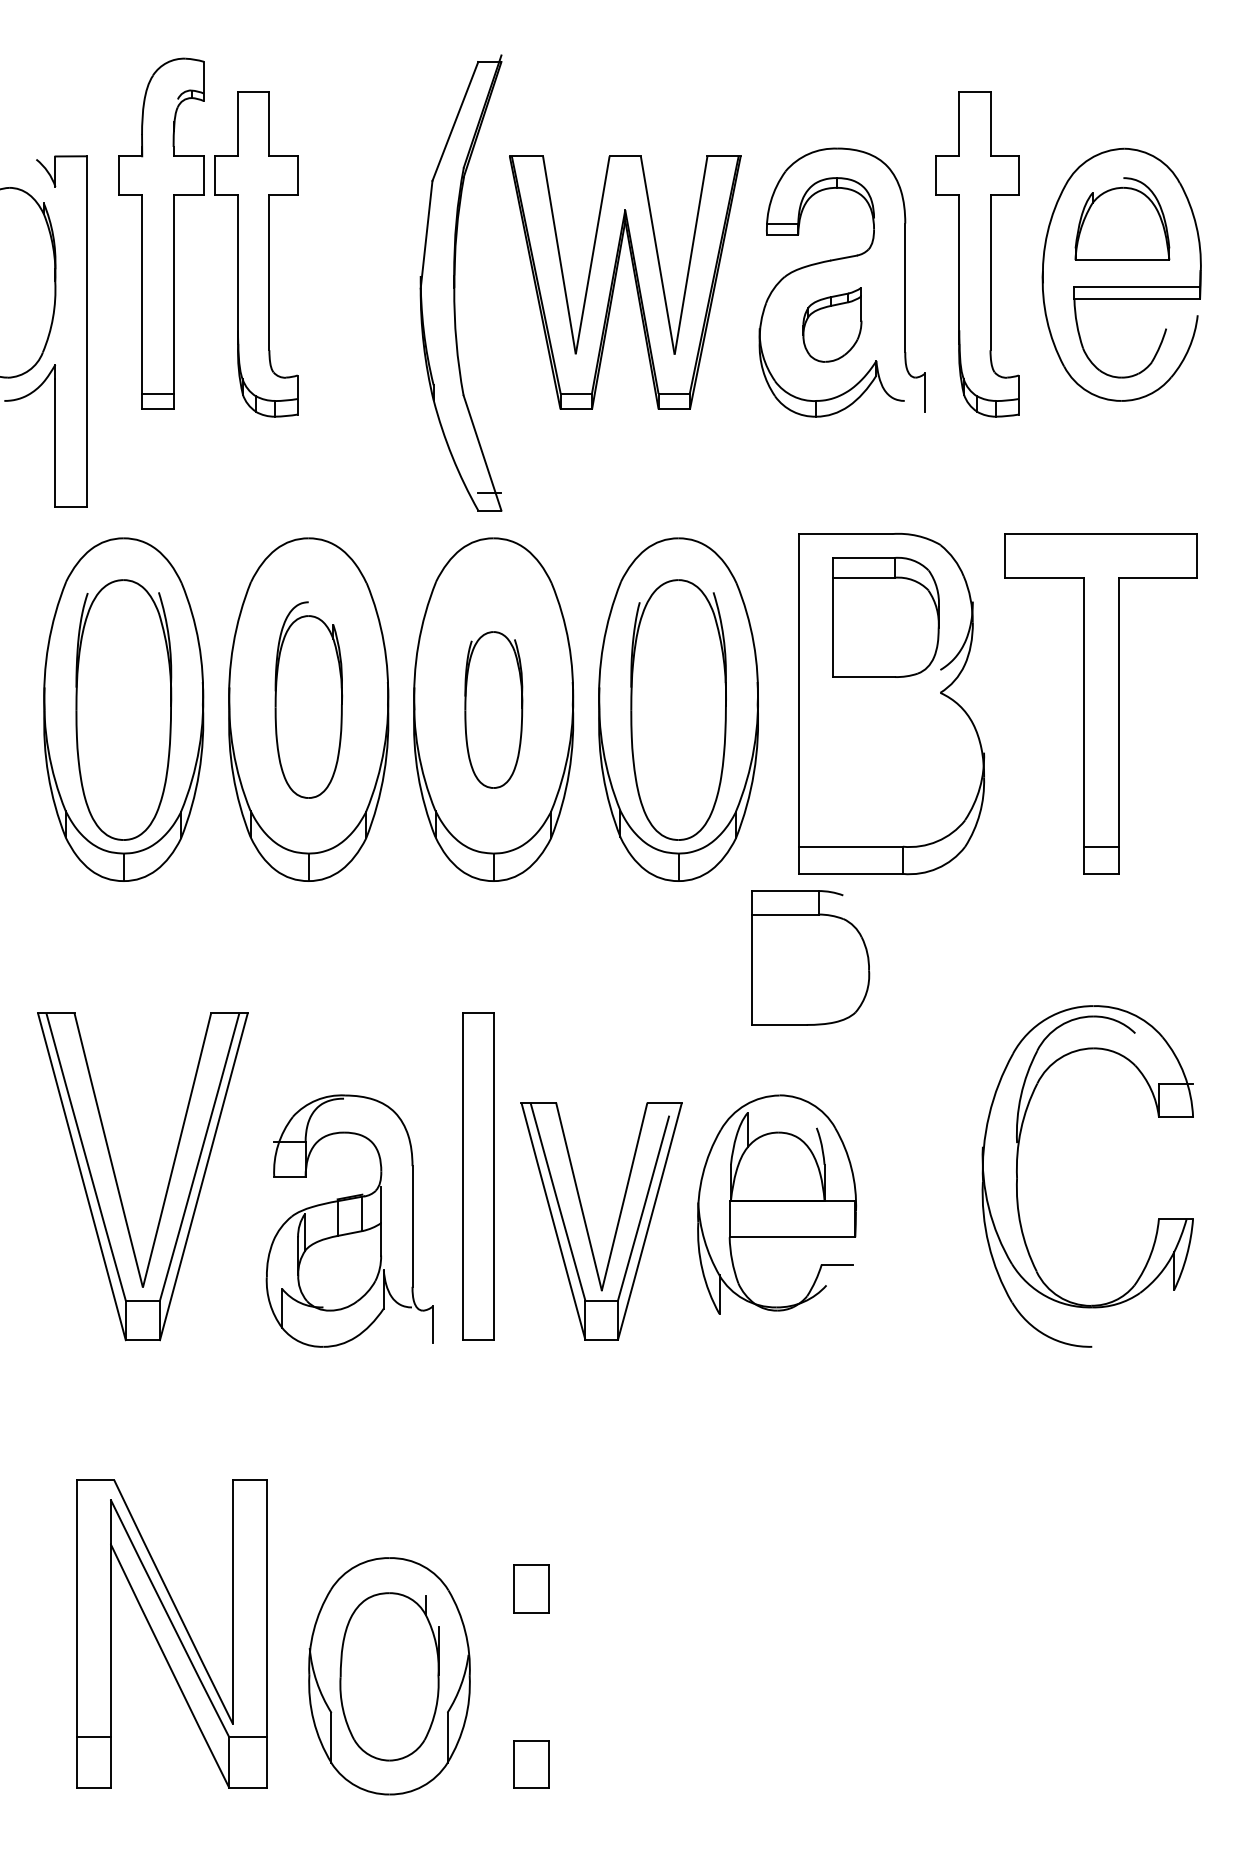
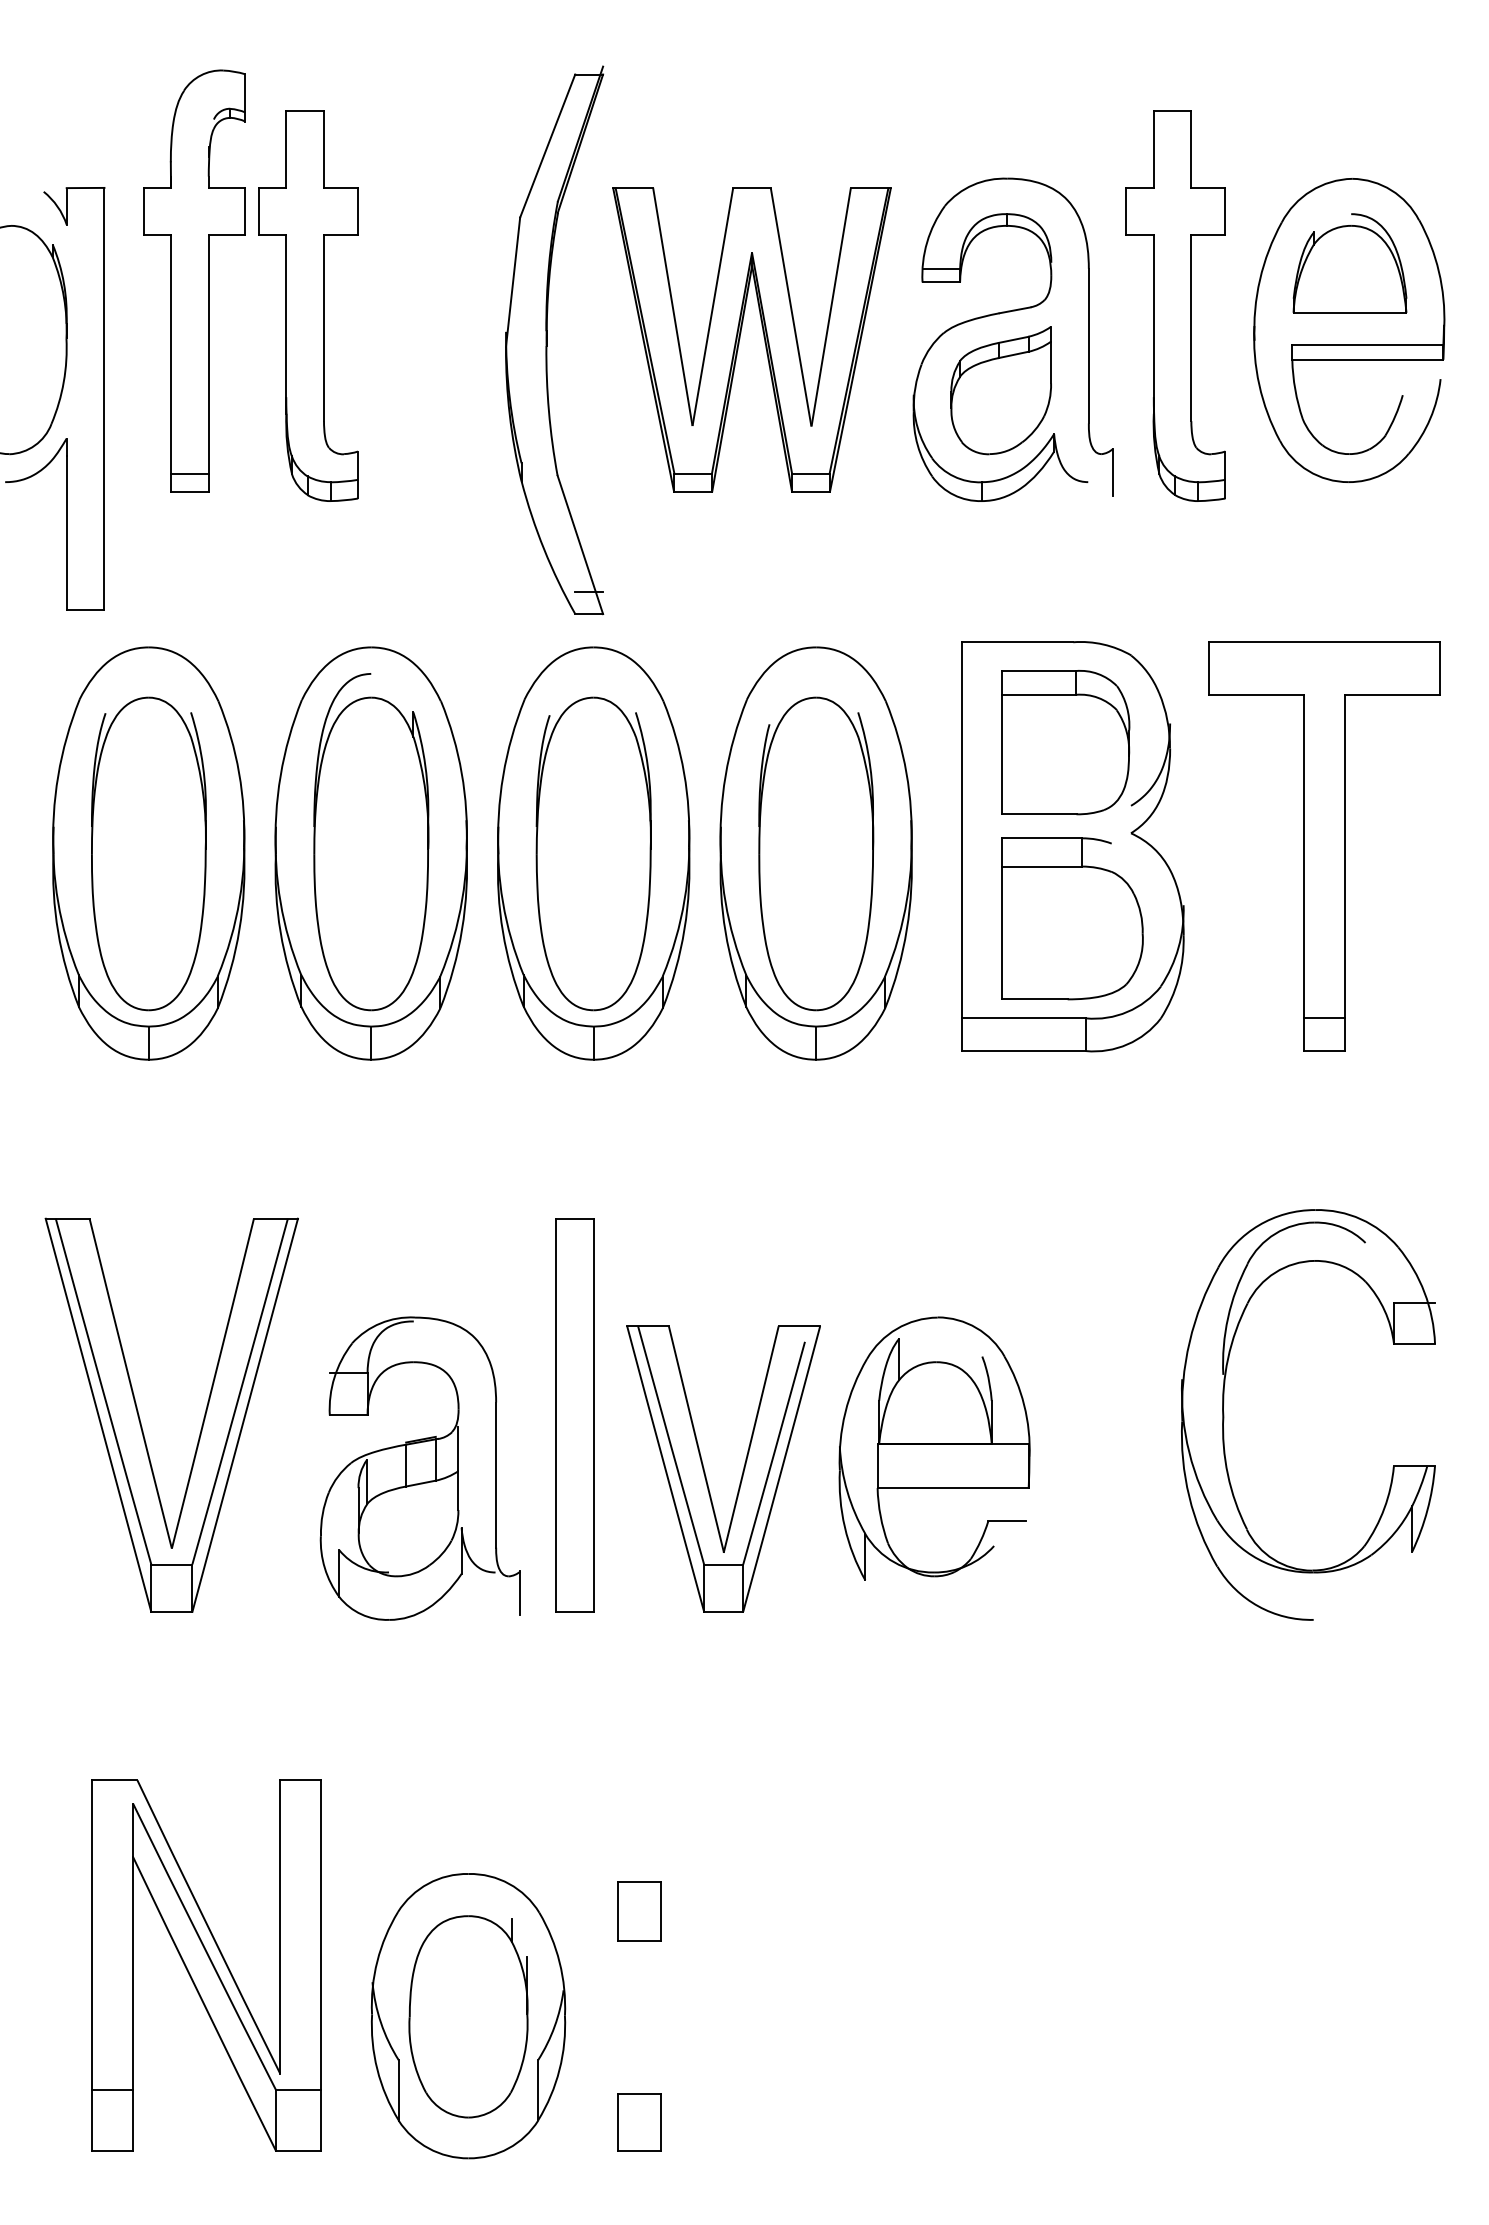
part: (832, 324) -> (1001, 390), size x1.43
part: (308, 699) -> (371, 841), size x1.43
part: (493, 709) -> (593, 853), size x1.67
part: (810, 957) -> (1072, 918), moved

